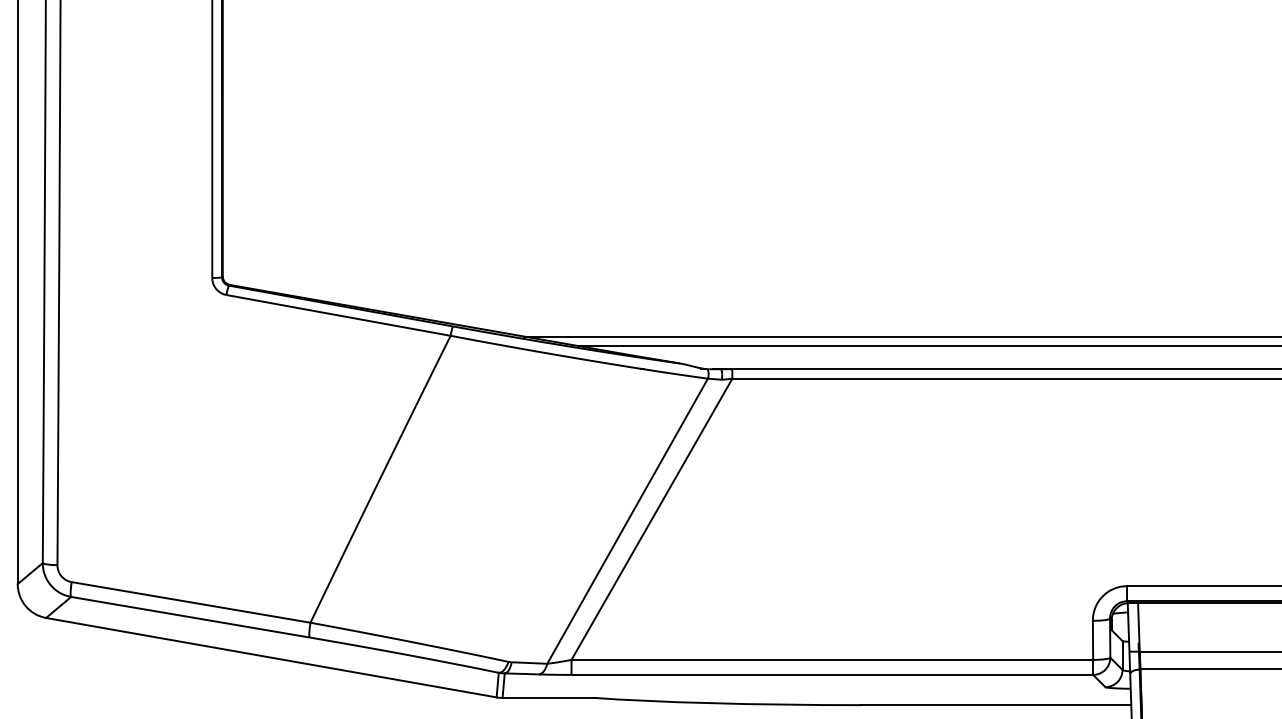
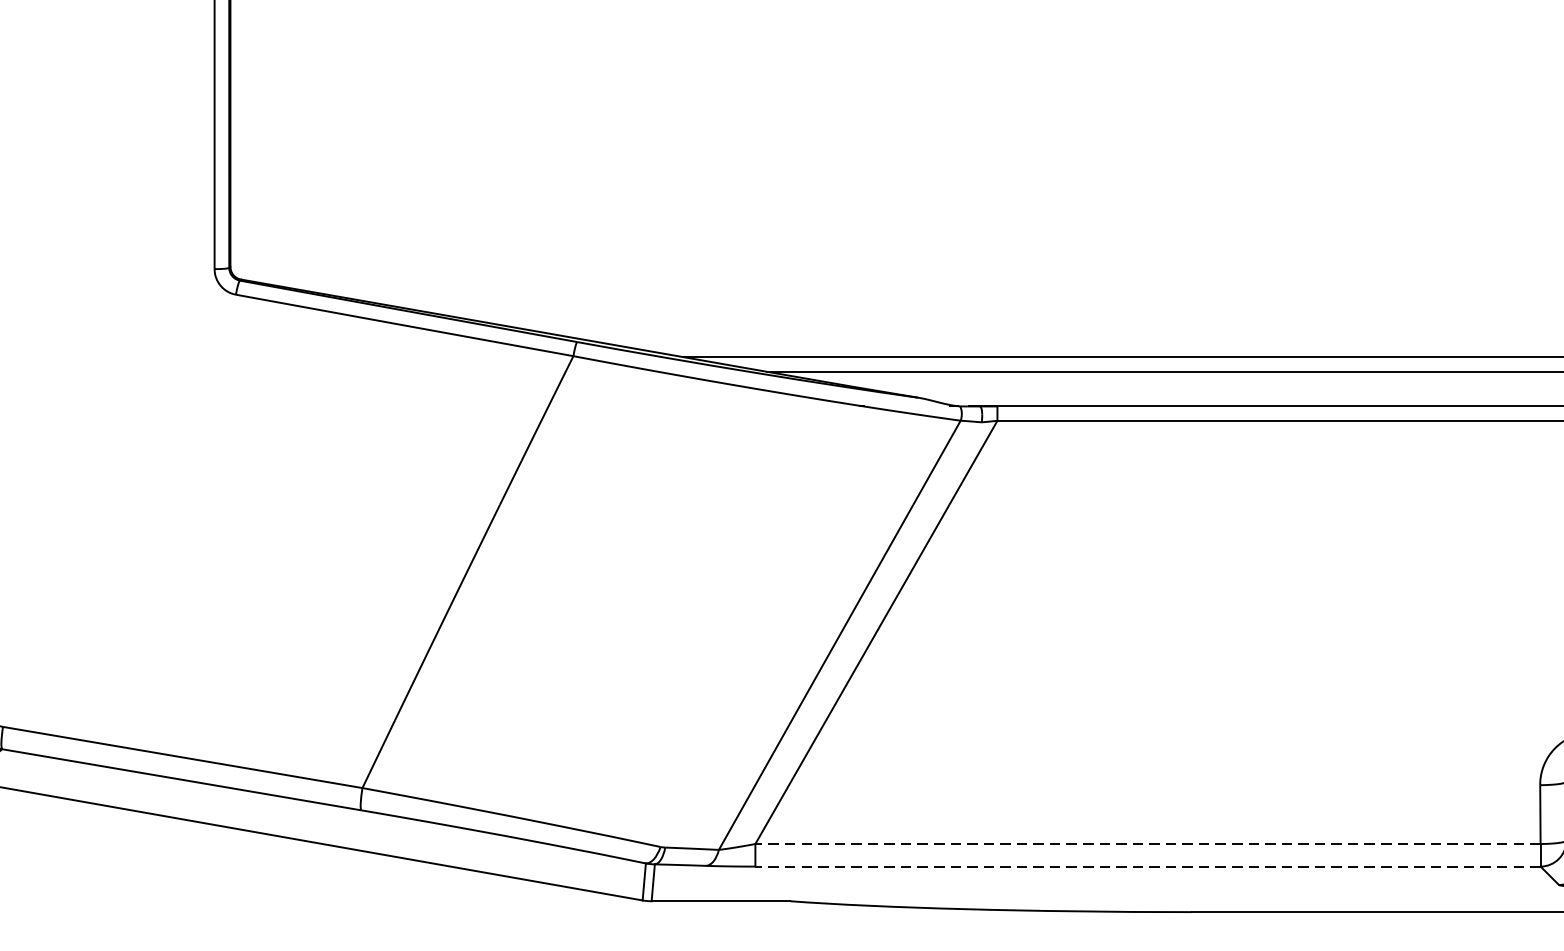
line: (832, 659) -> (1148, 843), solid -> dashed
line: (832, 674) -> (1148, 865), solid -> dashed

